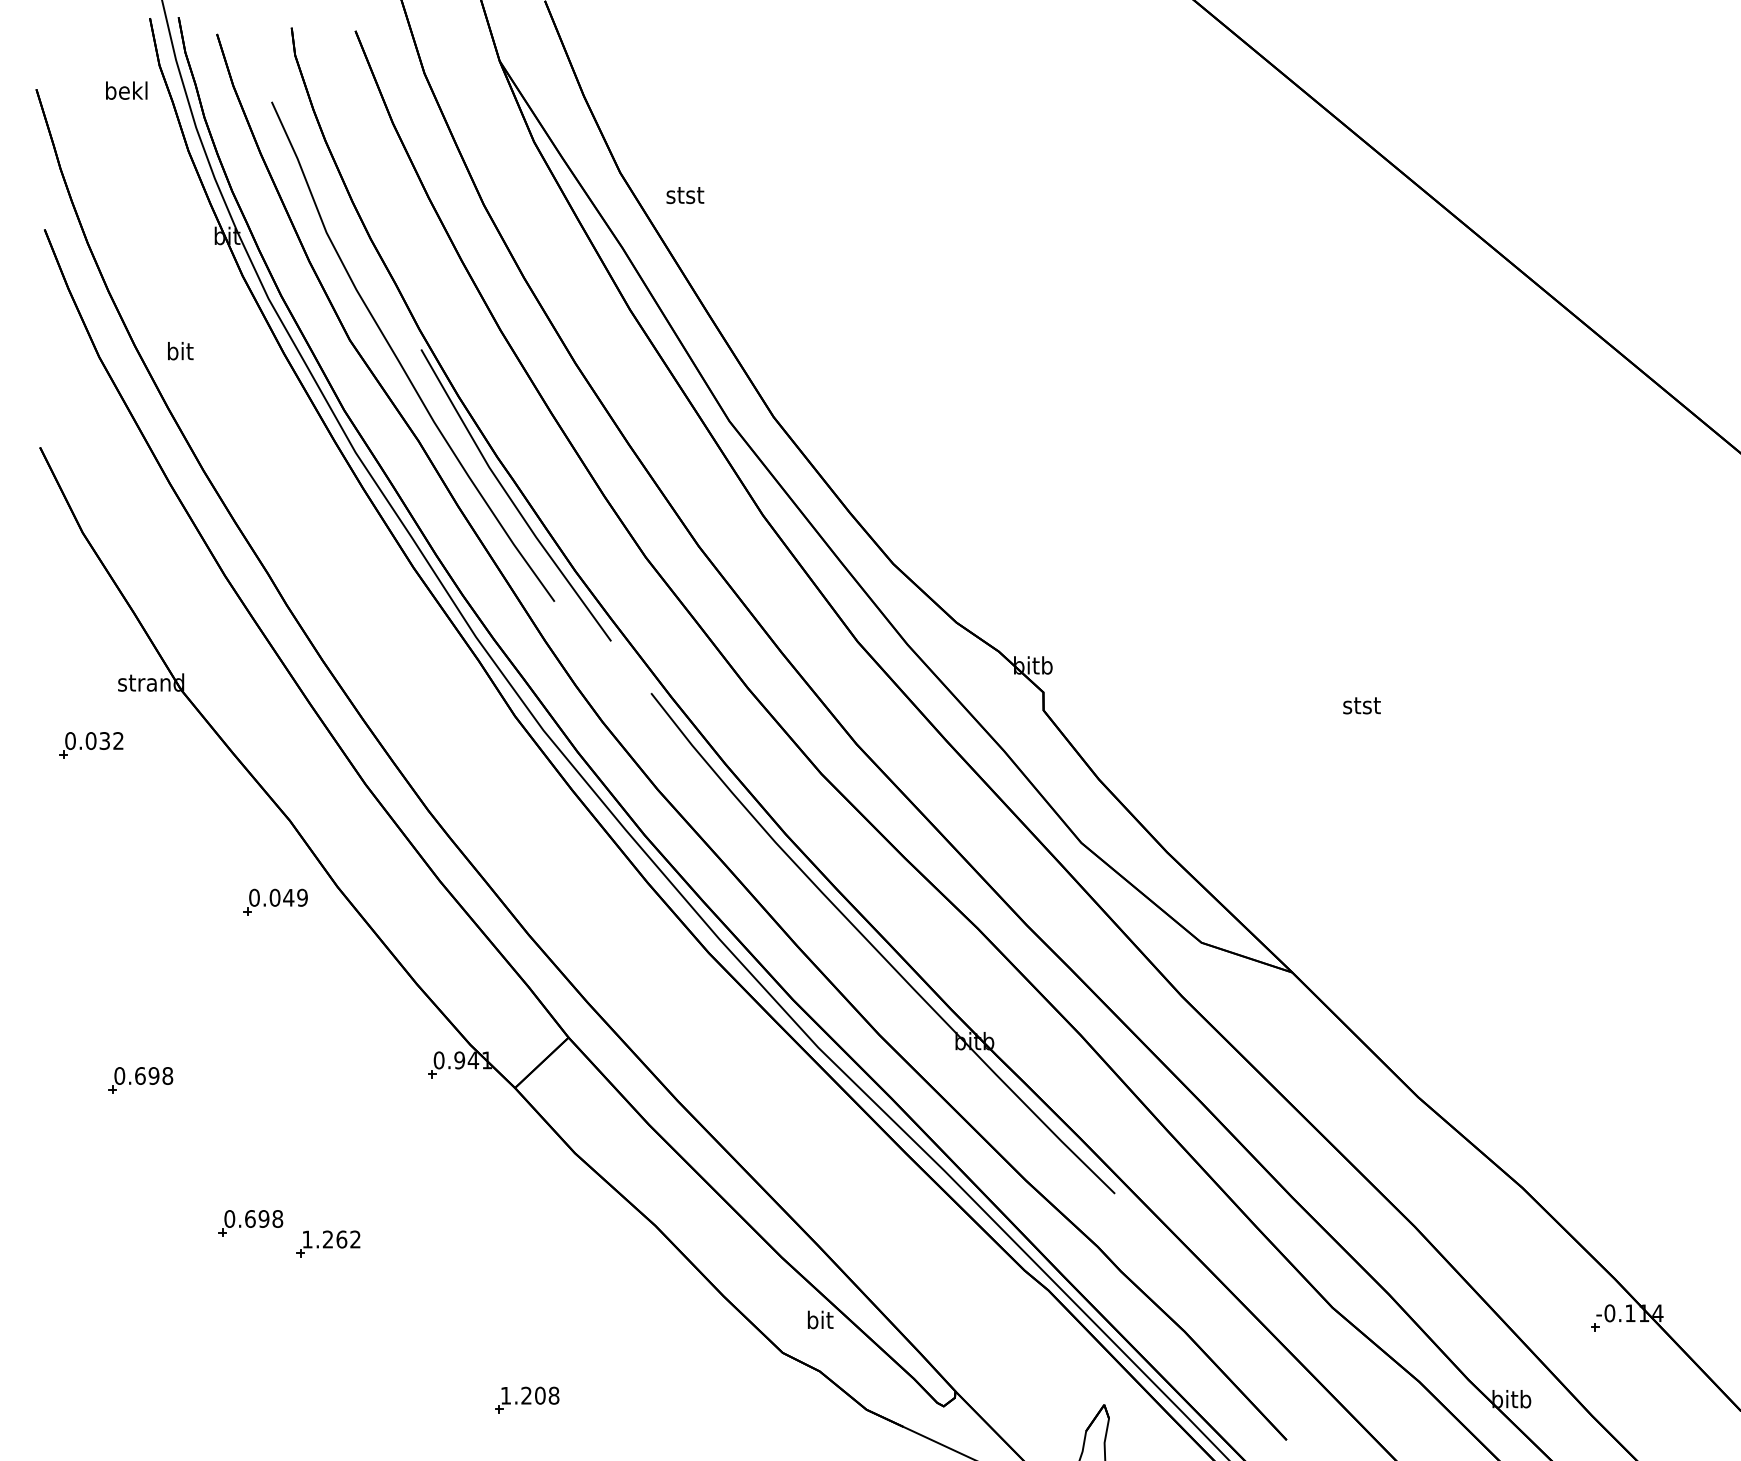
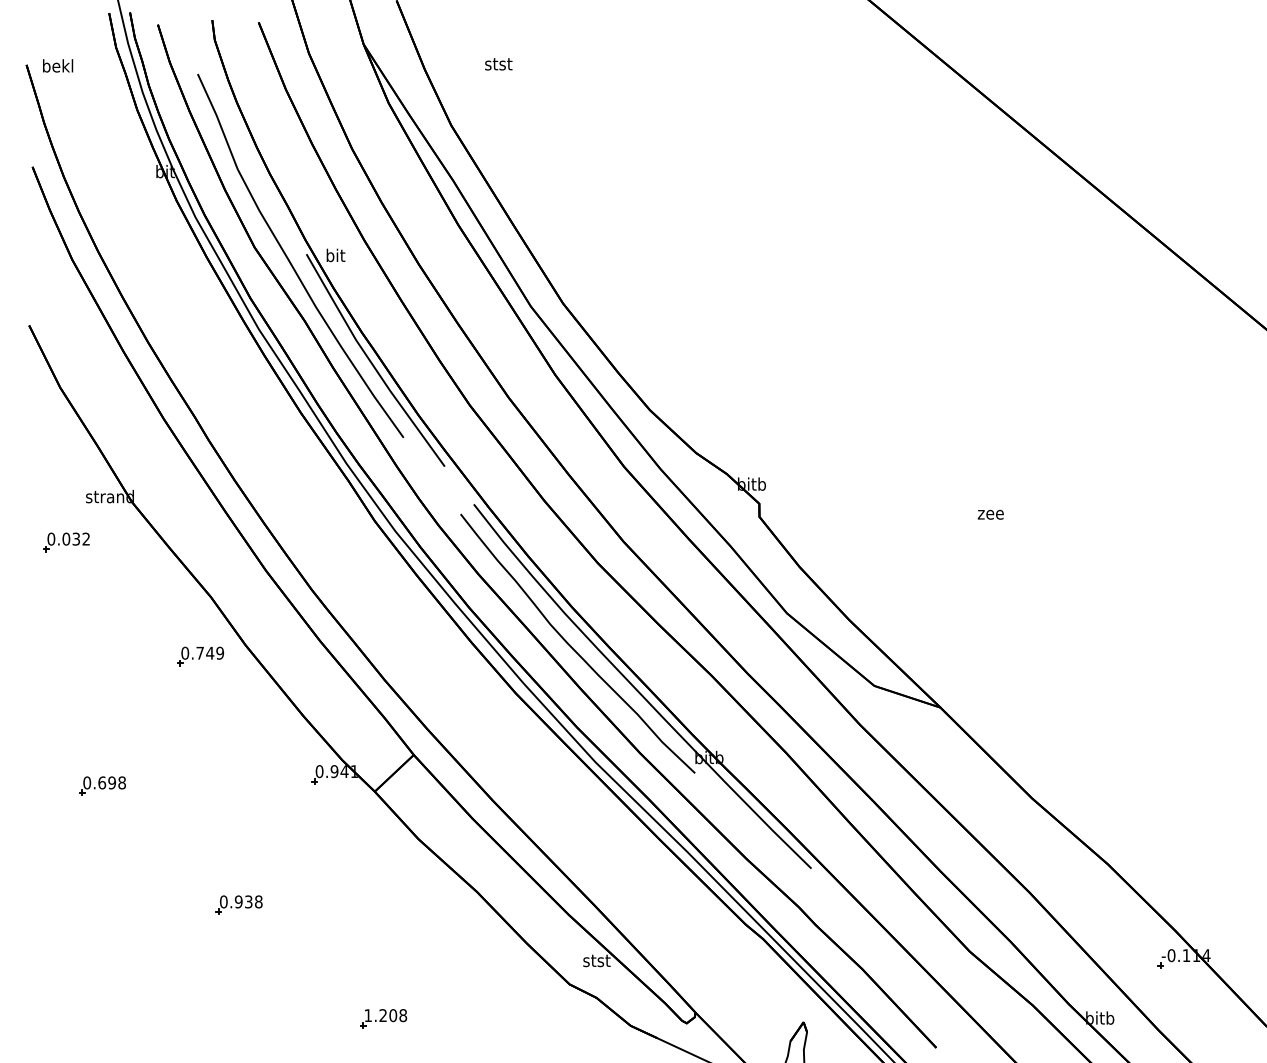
text: (126, 90) -> (57, 65), moved
text: (685, 195) -> (498, 64), moved
text: (180, 351) -> (335, 255), moved
text: (1361, 705) -> (990, 513), stst -> zee
curve: (787, 890) -> (573, 647), added
text: (274, 897) -> (199, 653), 0.049 -> 0.749
part: (250, 1223) -> (182, 890), removed
text: (331, 1239) -> (241, 901), 1.262 -> 0.938
text: (820, 1319) -> (597, 960), bit -> stst

